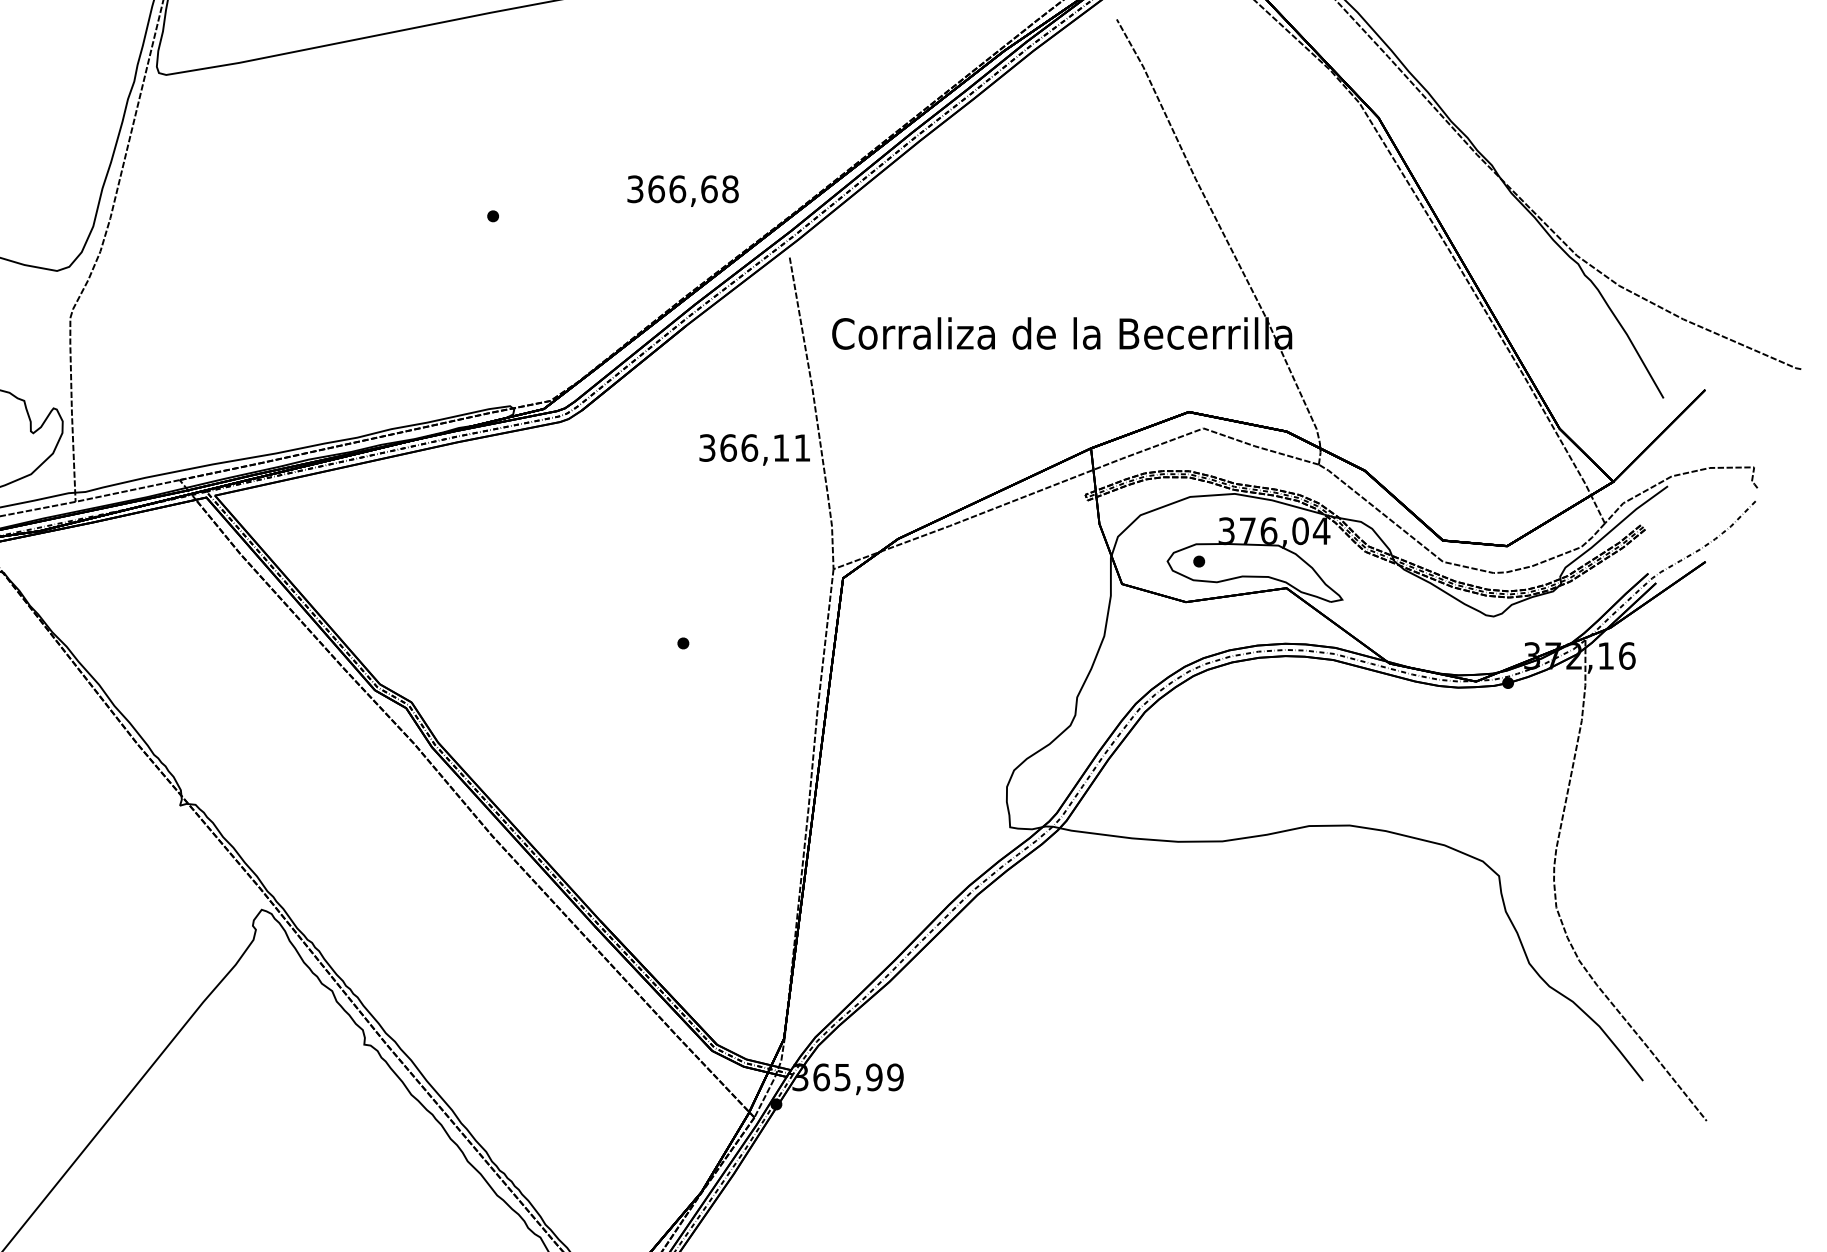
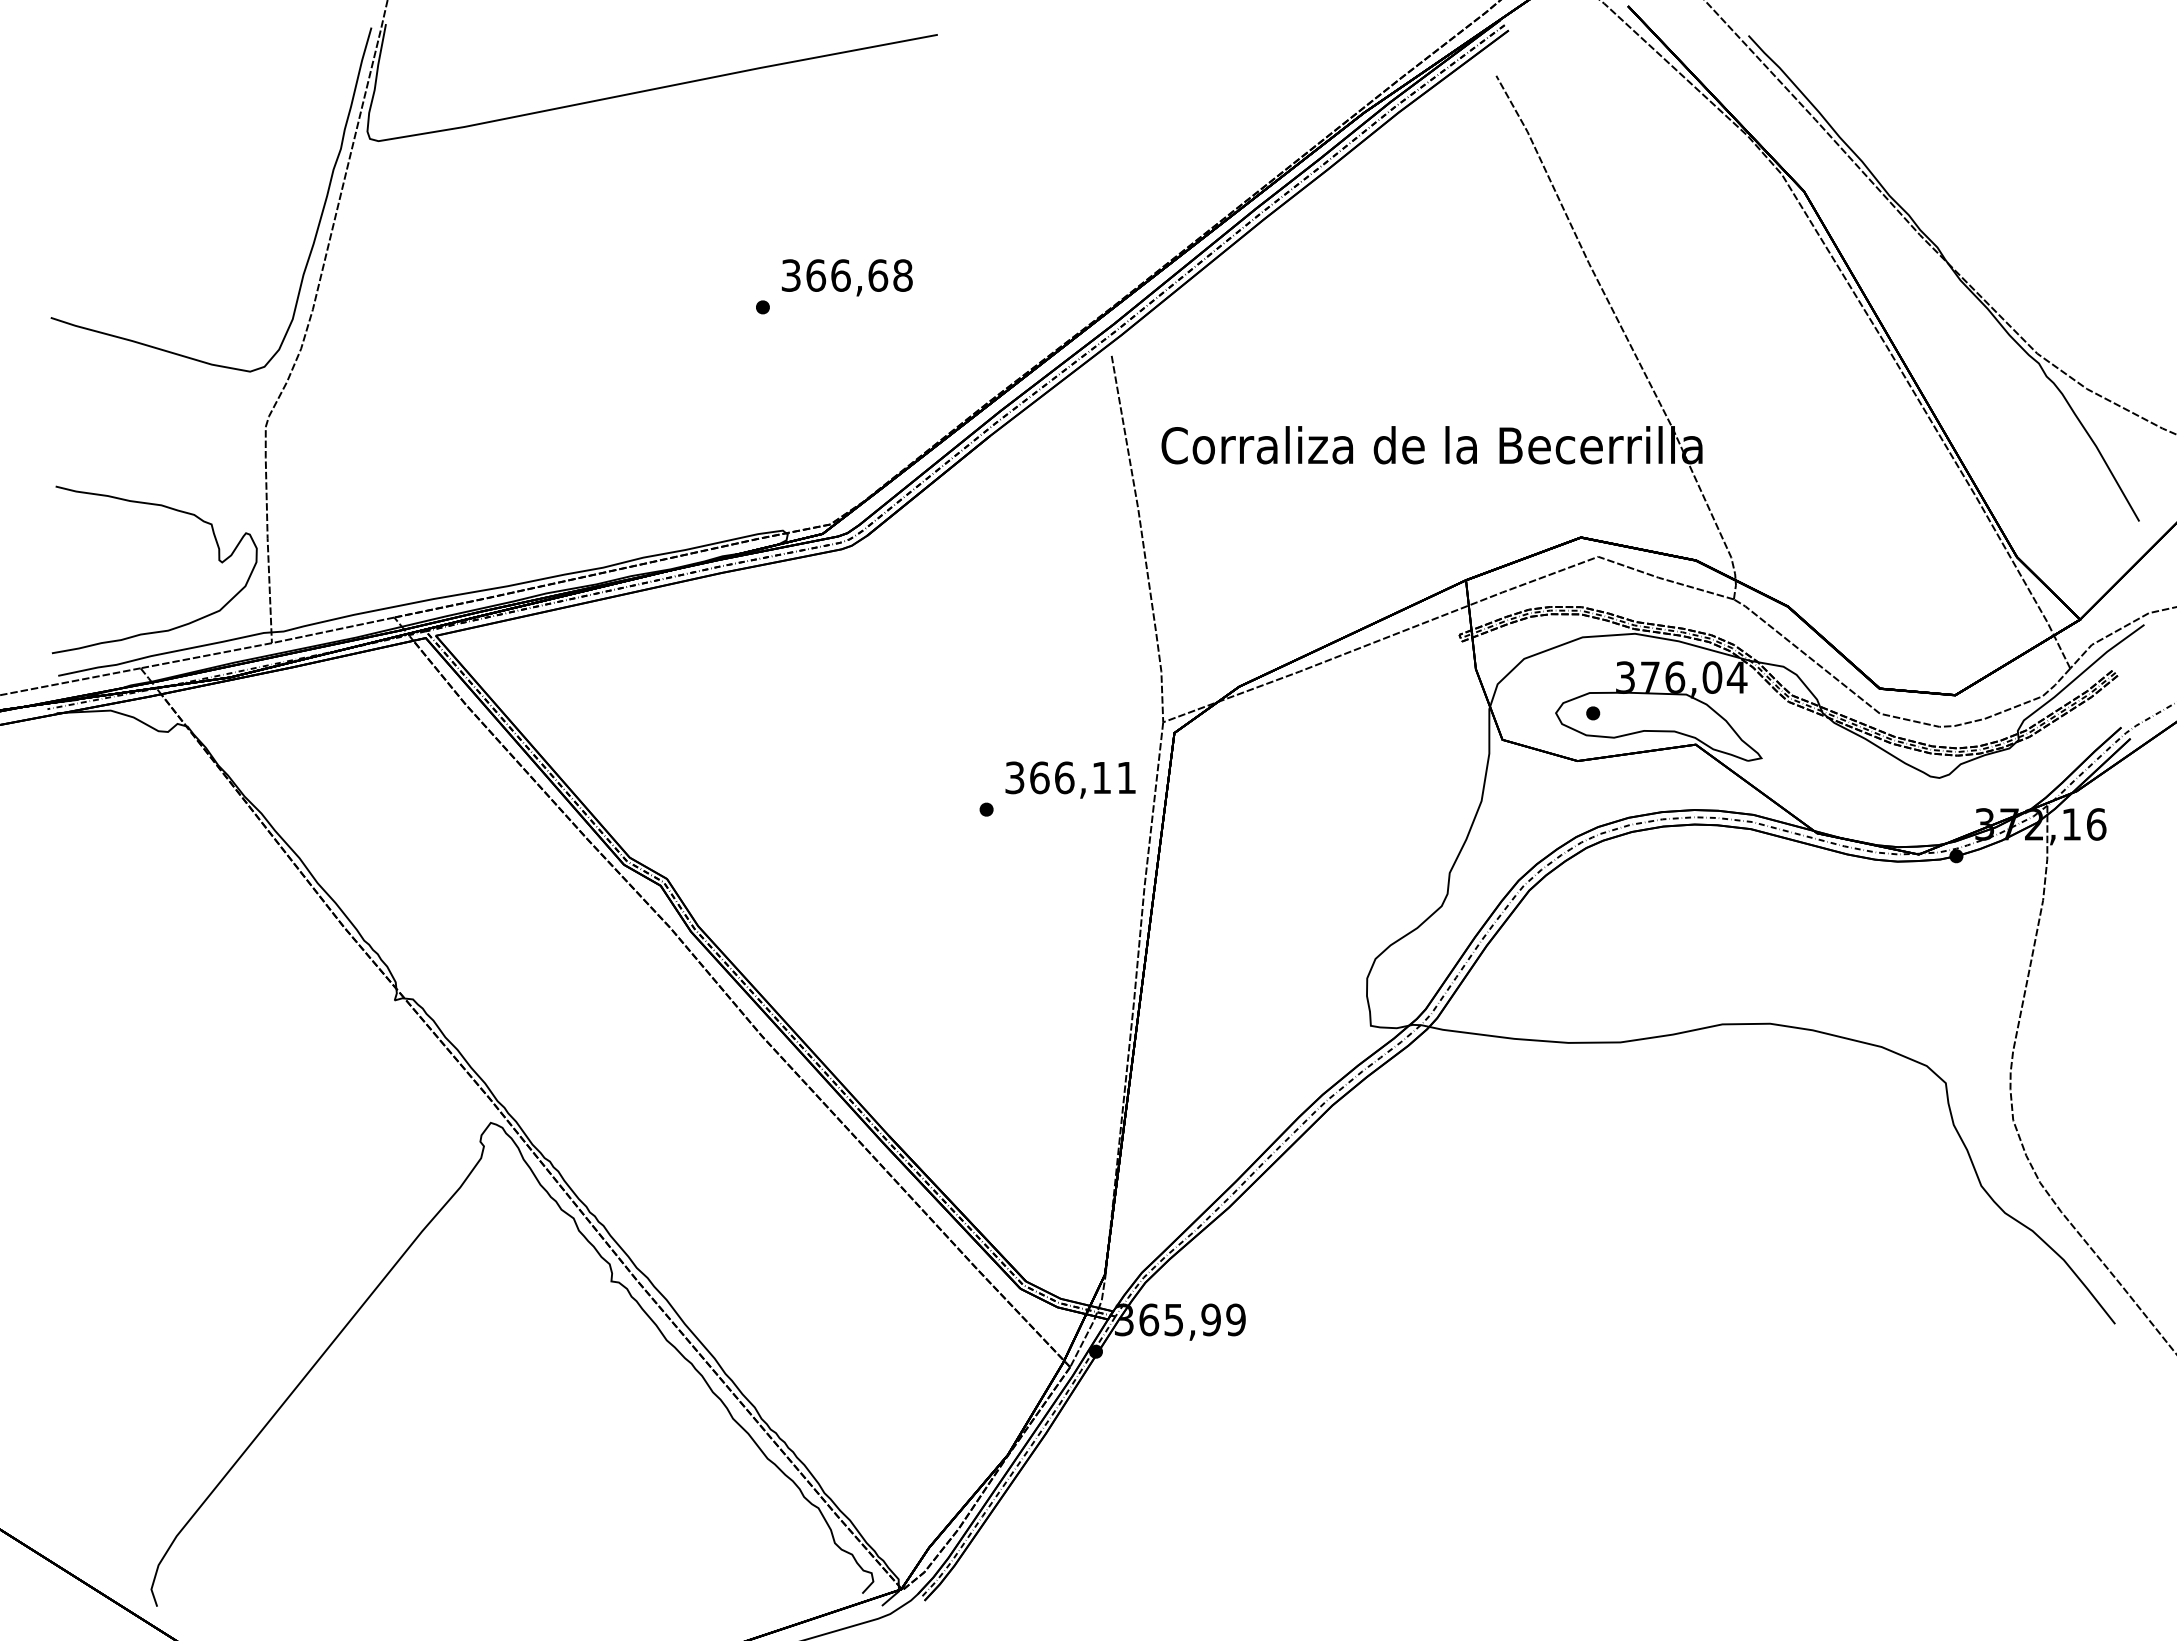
text: (682, 190) -> (846, 277), moved
text: (754, 449) -> (1070, 779), moved

